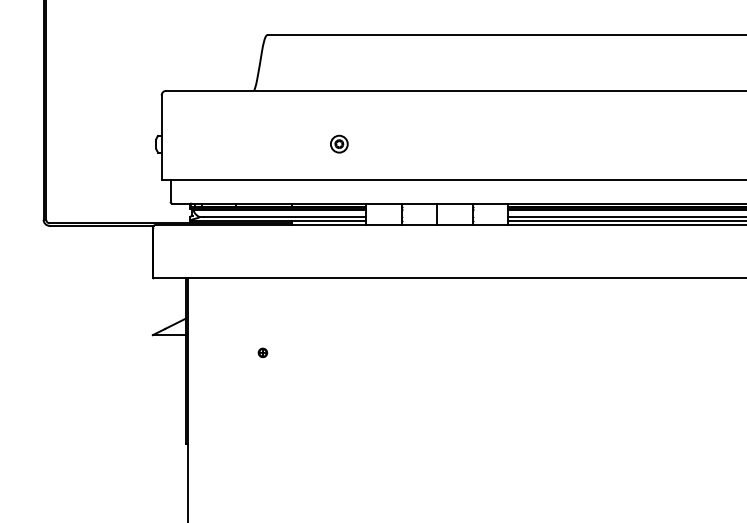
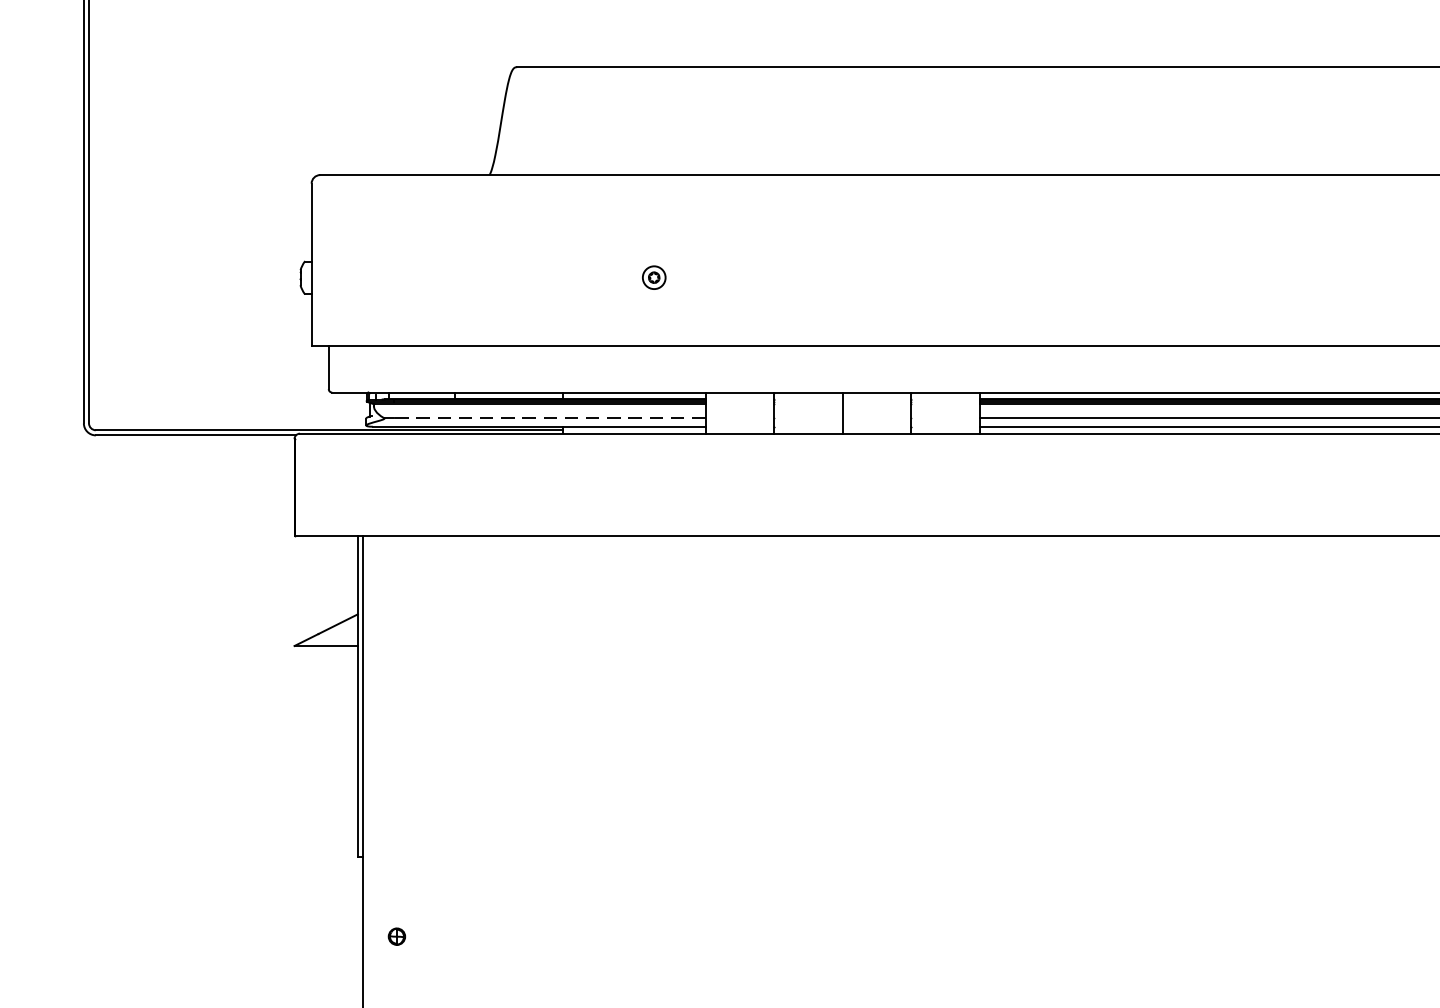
part: (339, 143) -> (654, 276), size x0.7
line: (285, 216) -> (550, 417), solid -> dashed
part: (262, 352) -> (396, 935), moved

